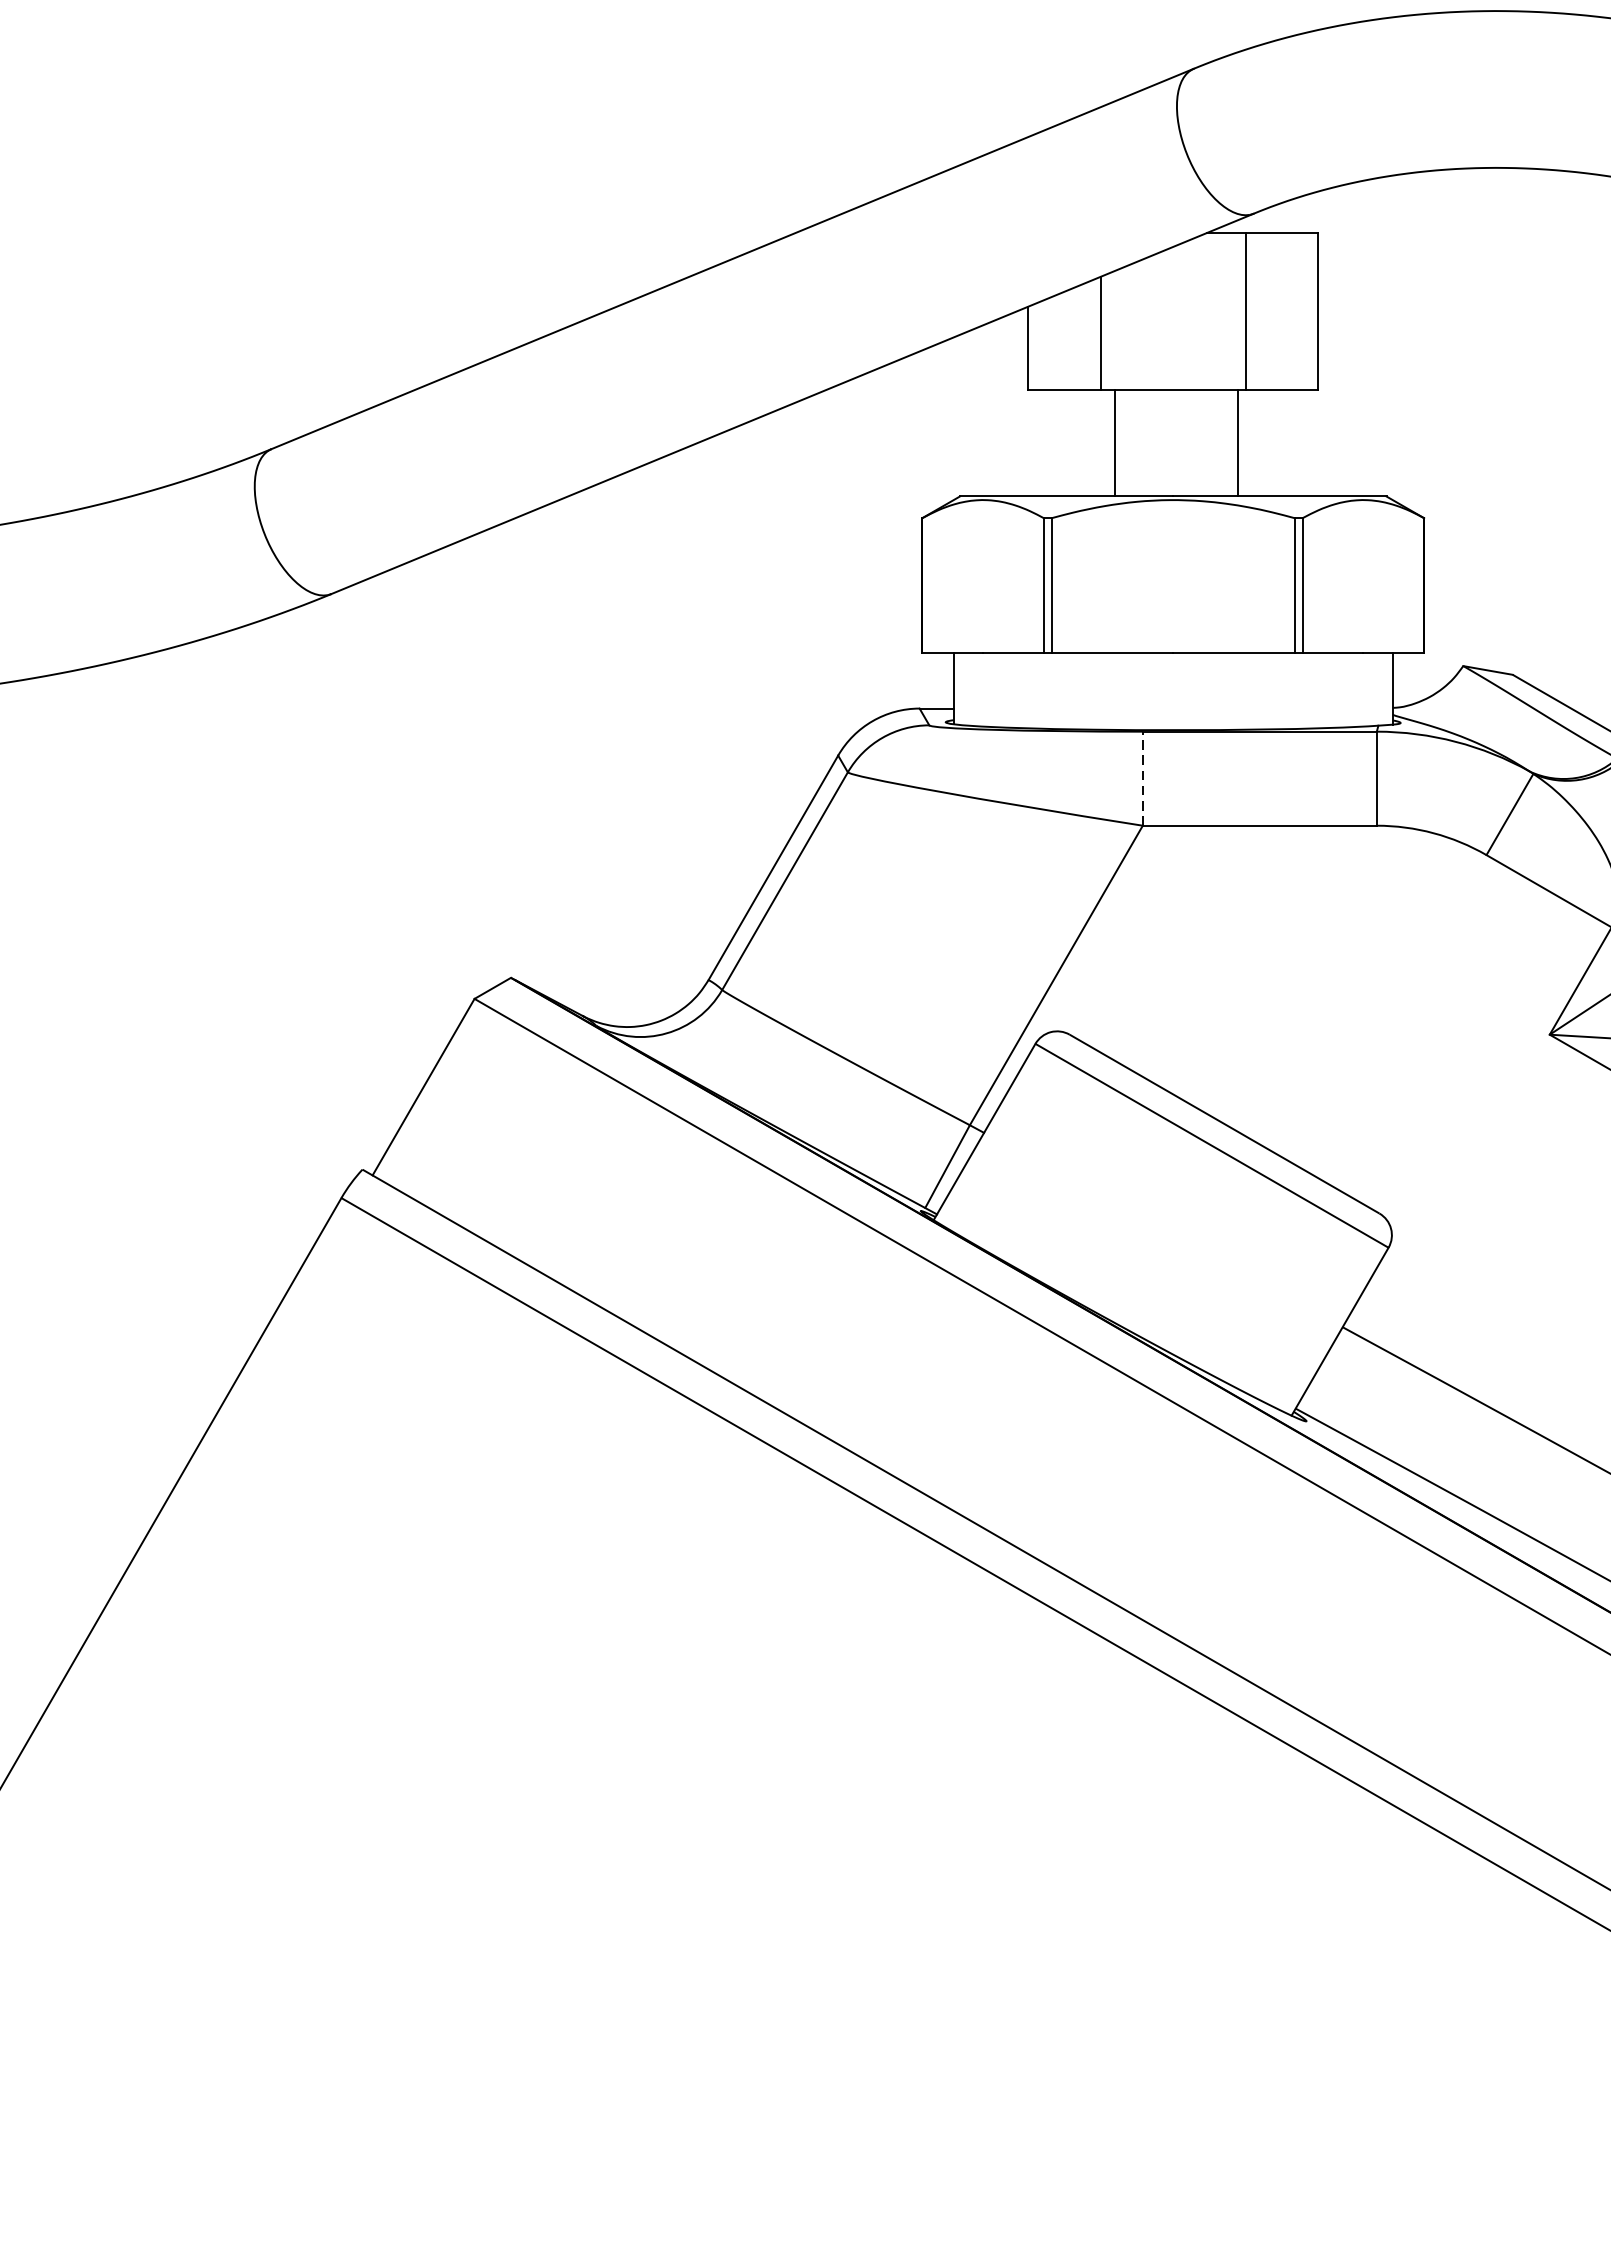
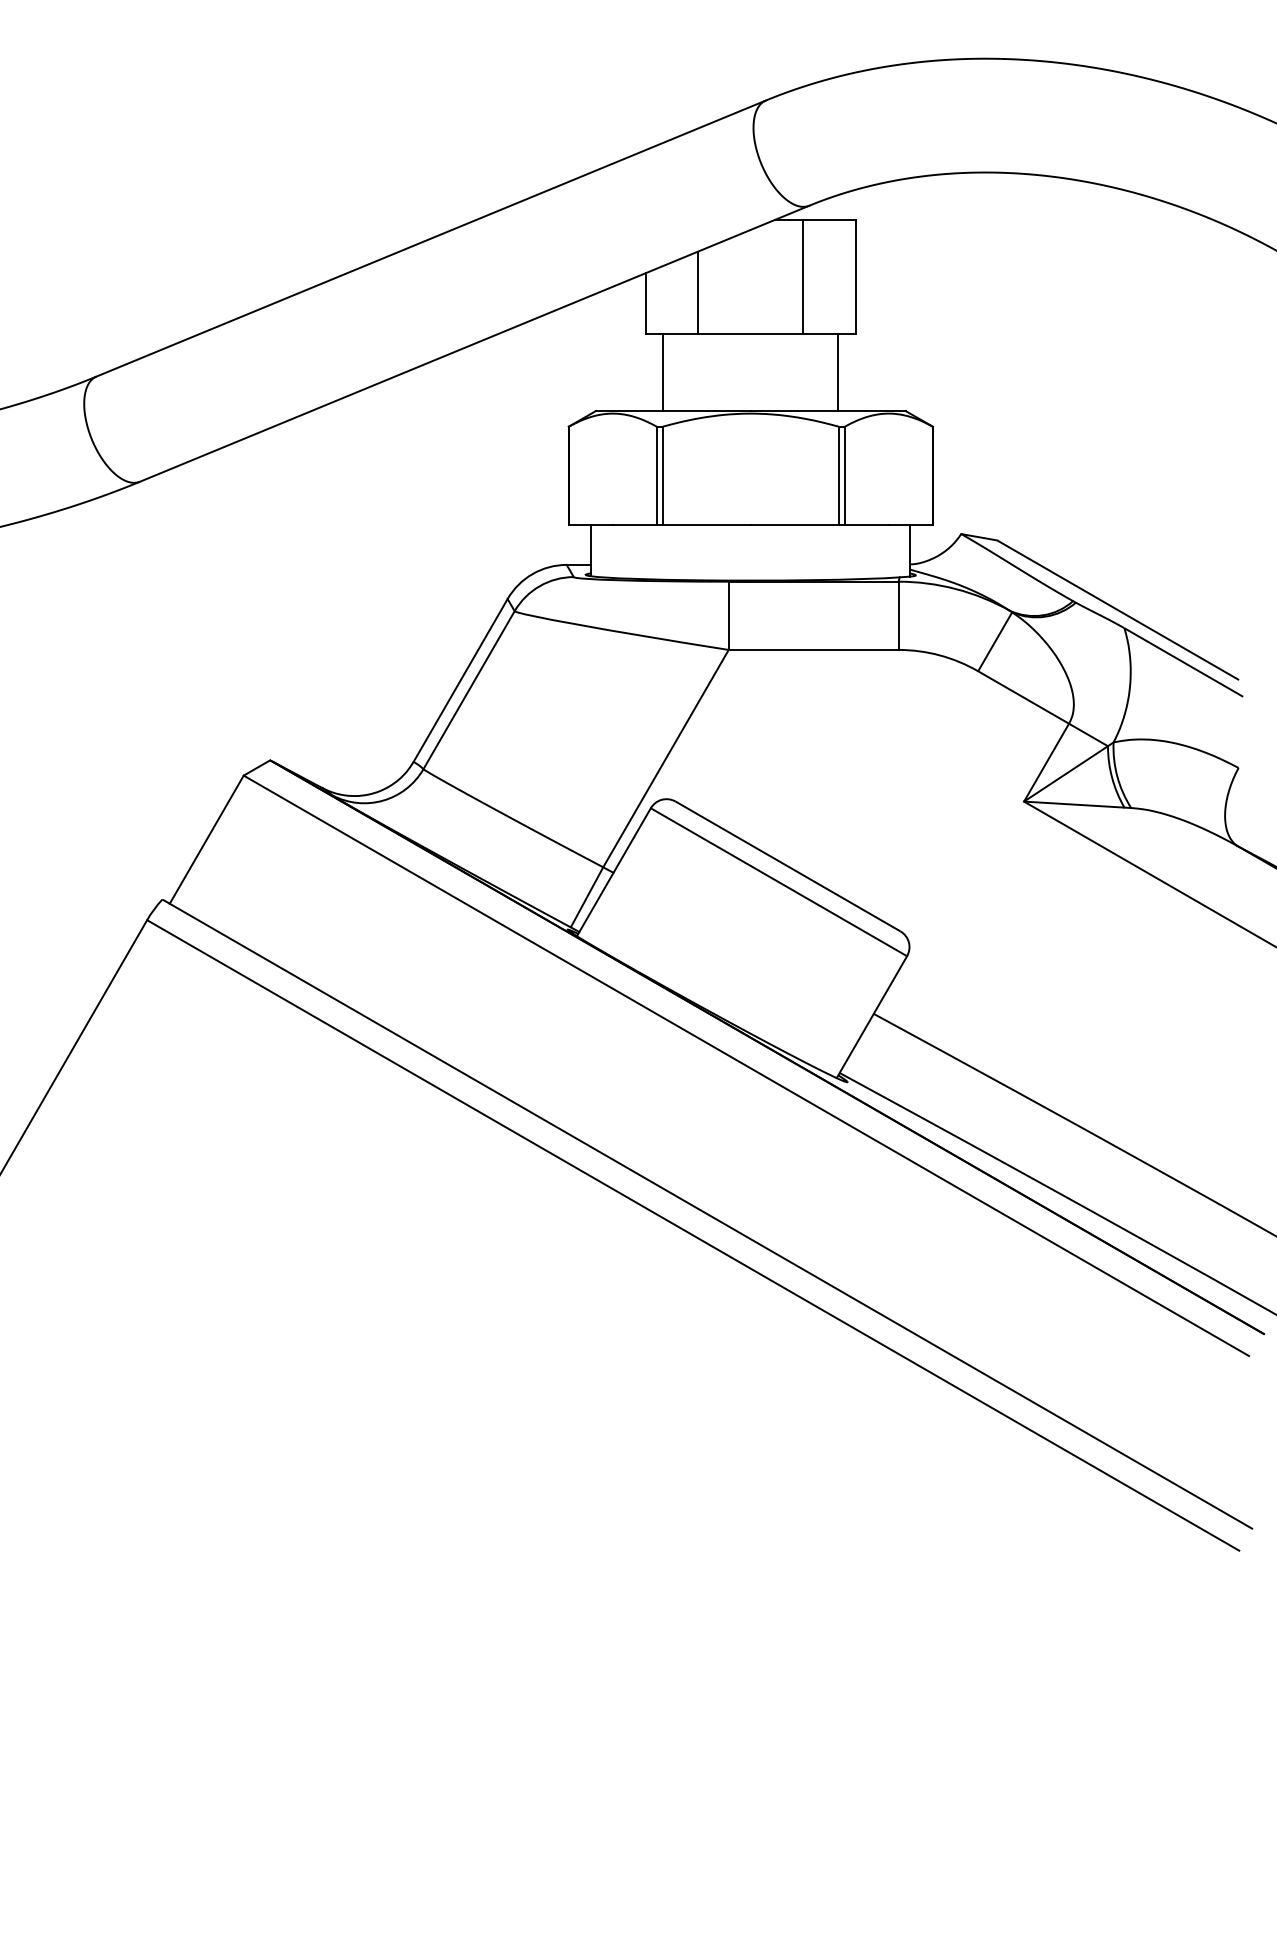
line: (1114, 443) -> (663, 372), moved
line: (1237, 443) -> (838, 372), moved
line: (1142, 778) -> (728, 615), dashed -> solid

